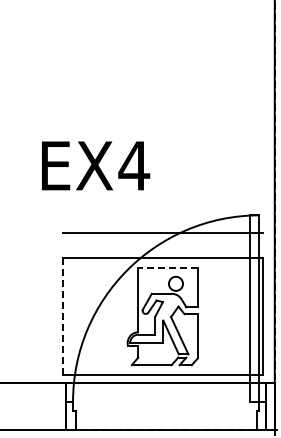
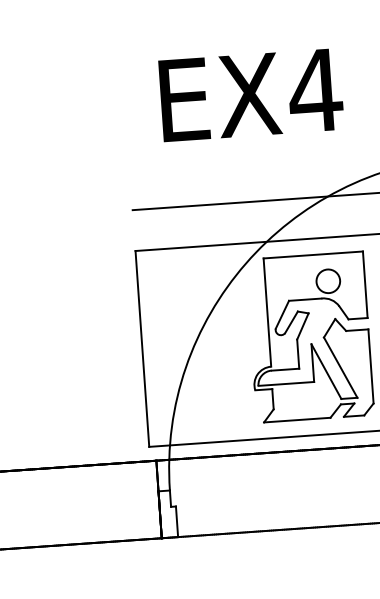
text: (96, 165) -> (252, 94), moved
line: (168, 267) -> (313, 254), dashed -> solid
line: (62, 316) -> (142, 349), dashed -> solid

